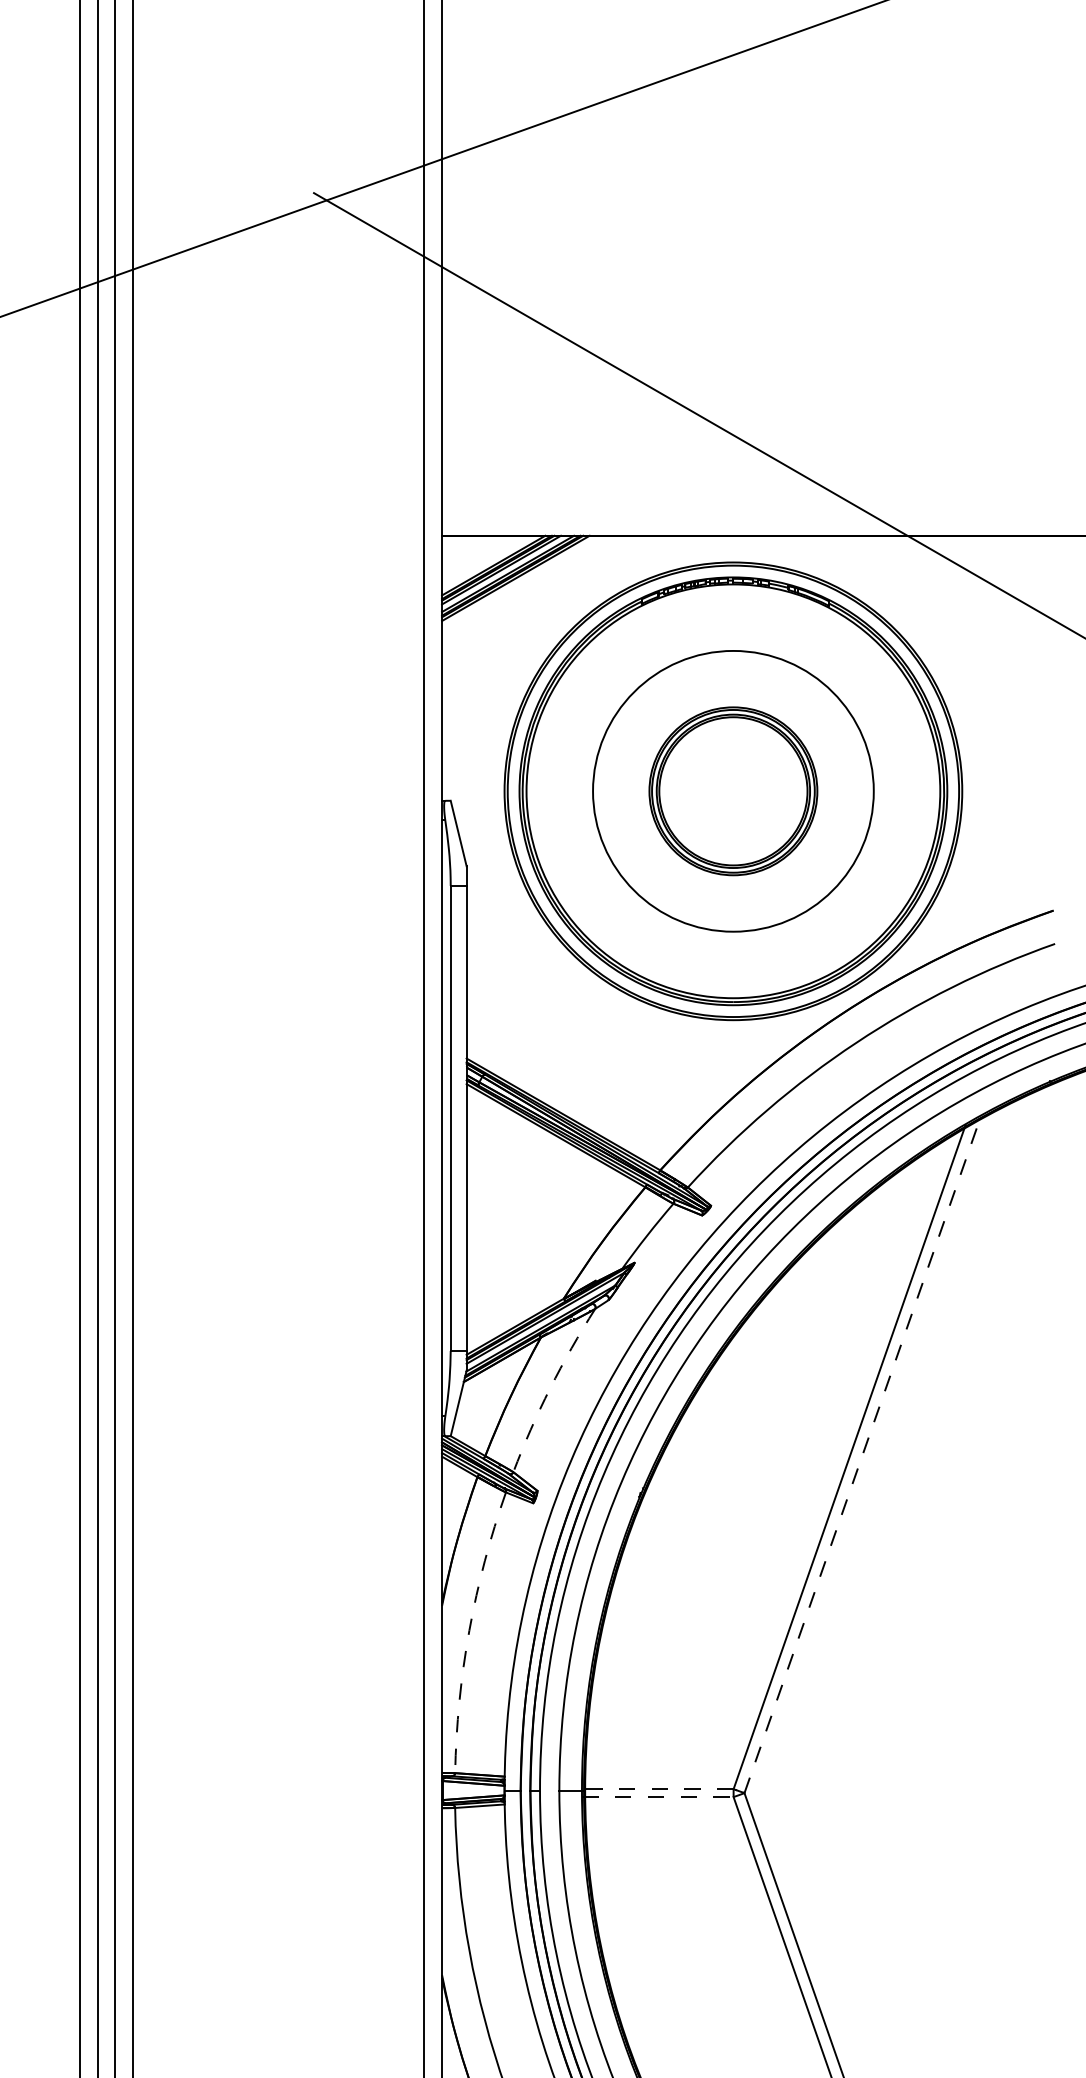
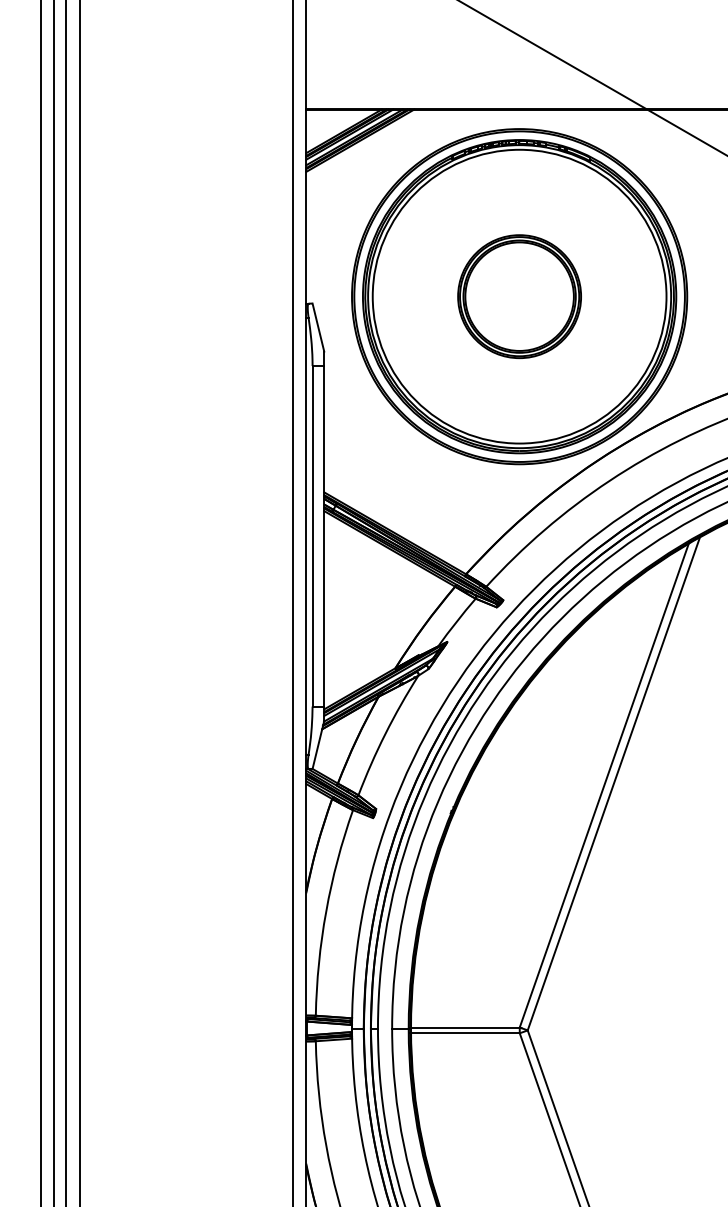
circle: (732, 790) -> (518, 296), size x1.43
arc: (550, 1388) -> (385, 734), dashed -> solid
line: (862, 1455) -> (614, 783), dashed -> solid
arc: (469, 1630) -> (326, 911), dashed -> solid
line: (658, 1789) -> (464, 1027), dashed -> solid
line: (657, 1797) -> (464, 1033), dashed -> solid

